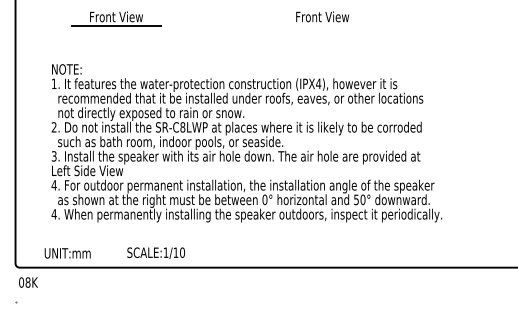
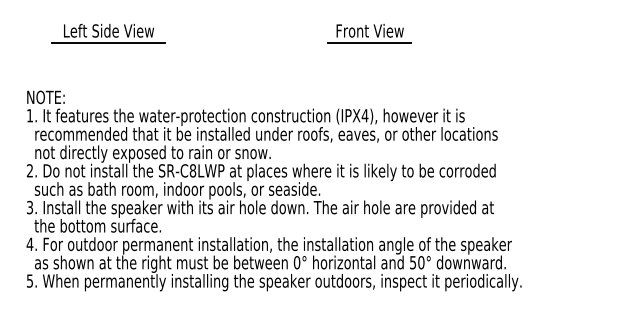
text: (116, 16) -> (108, 30), Front View -> Left Side View
line: (322, 26) -> (369, 42), added
text: (104, 170) -> (93, 225), Left Side View -> the bottom surface.
text: (53, 214) -> (29, 281), 4. -> 5.

